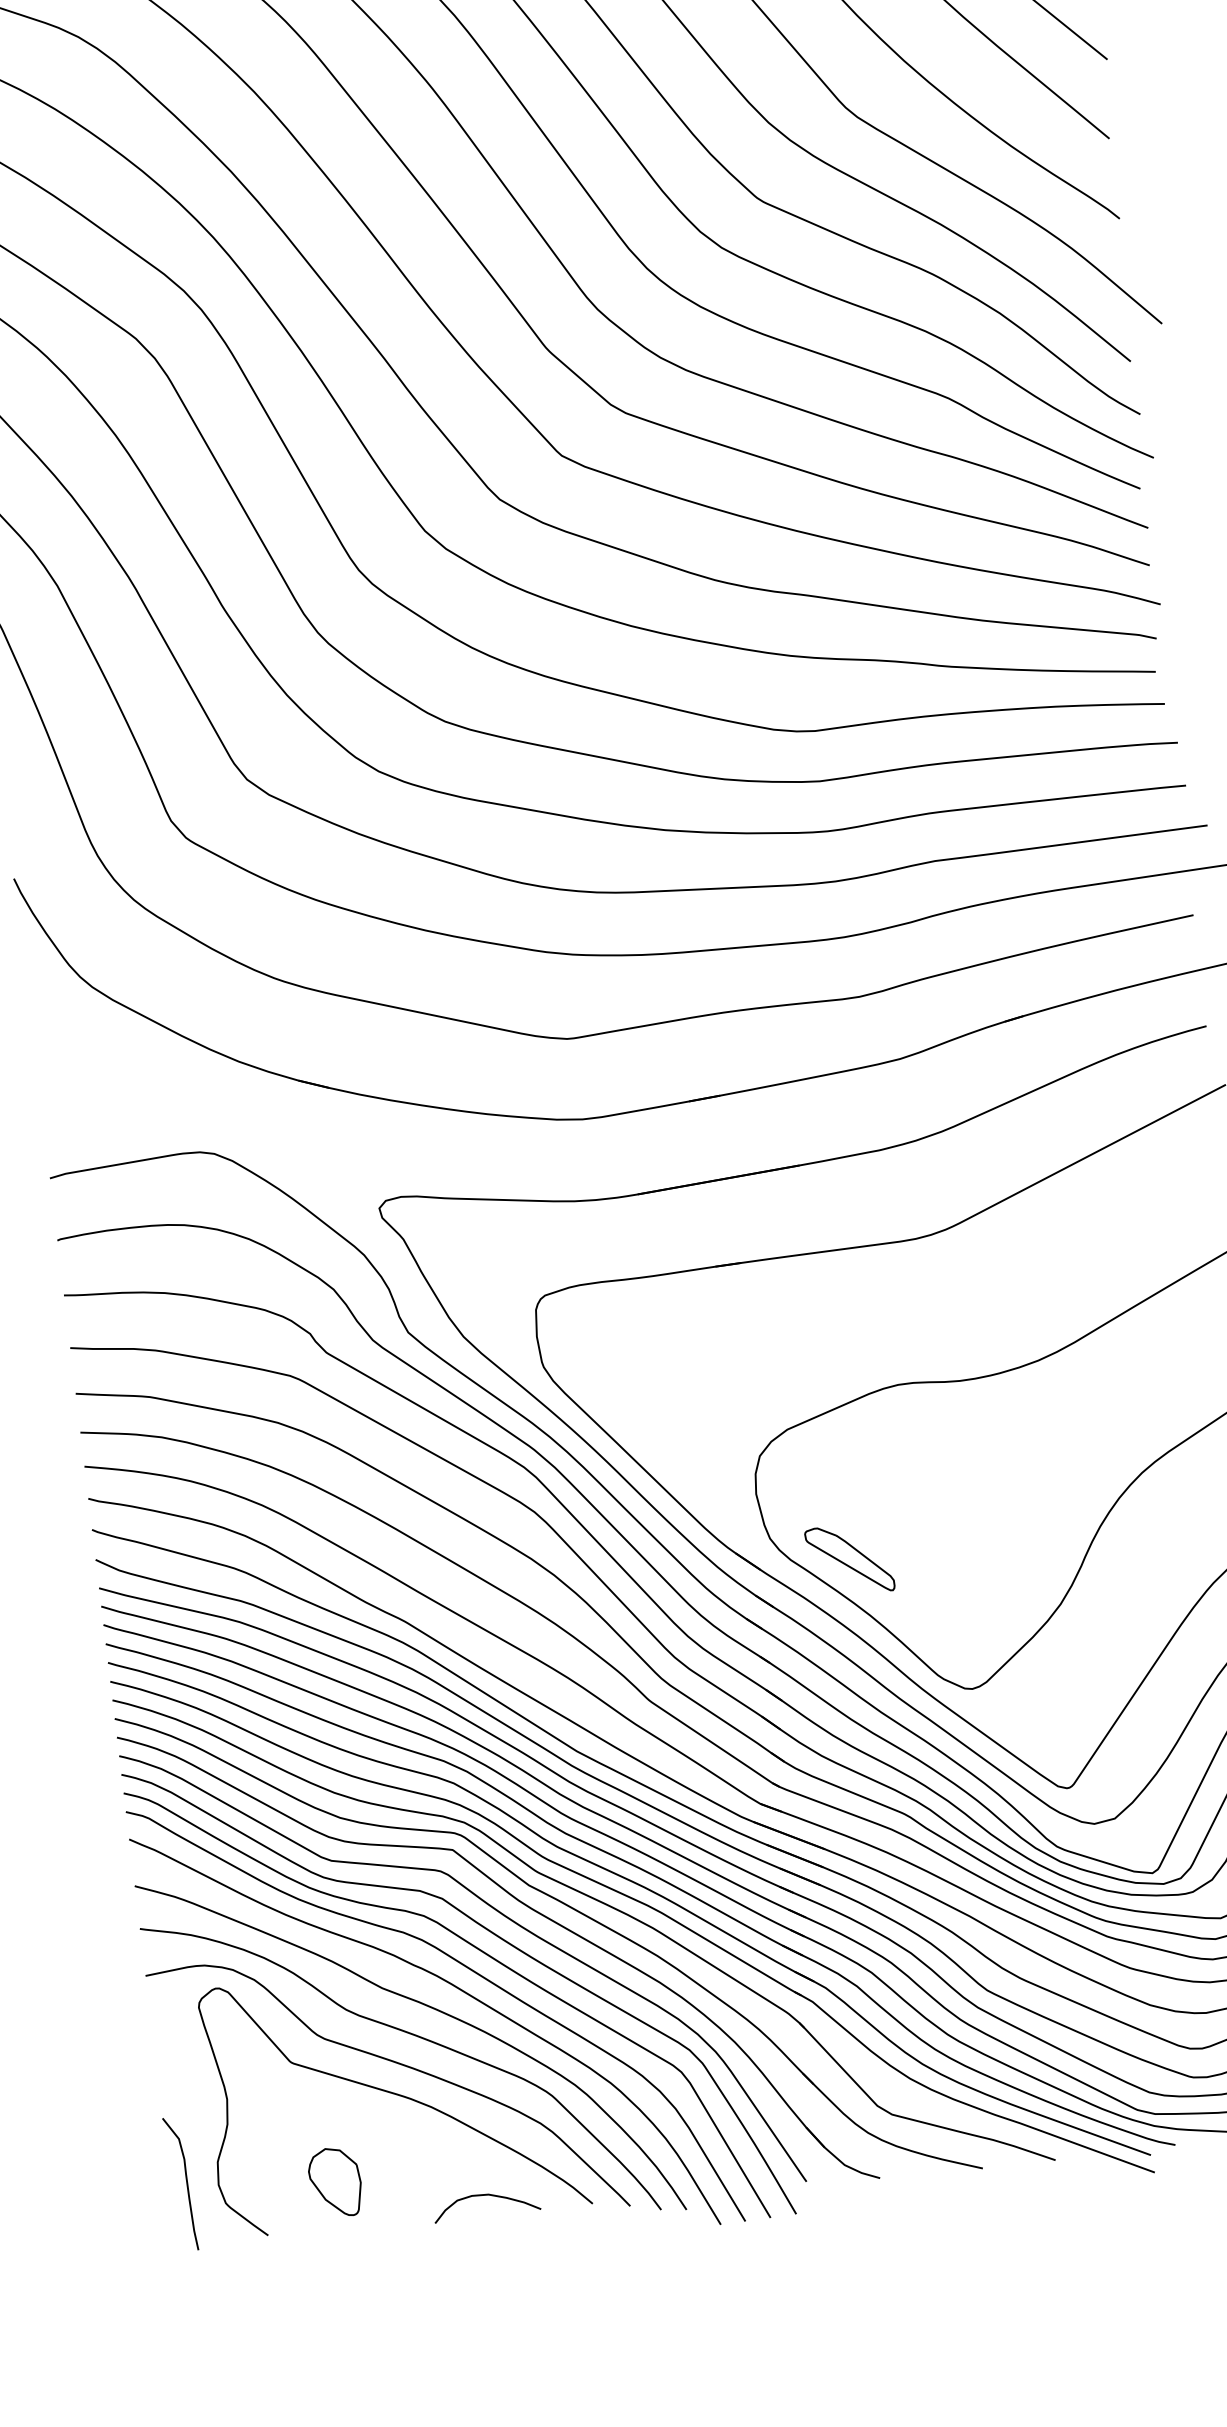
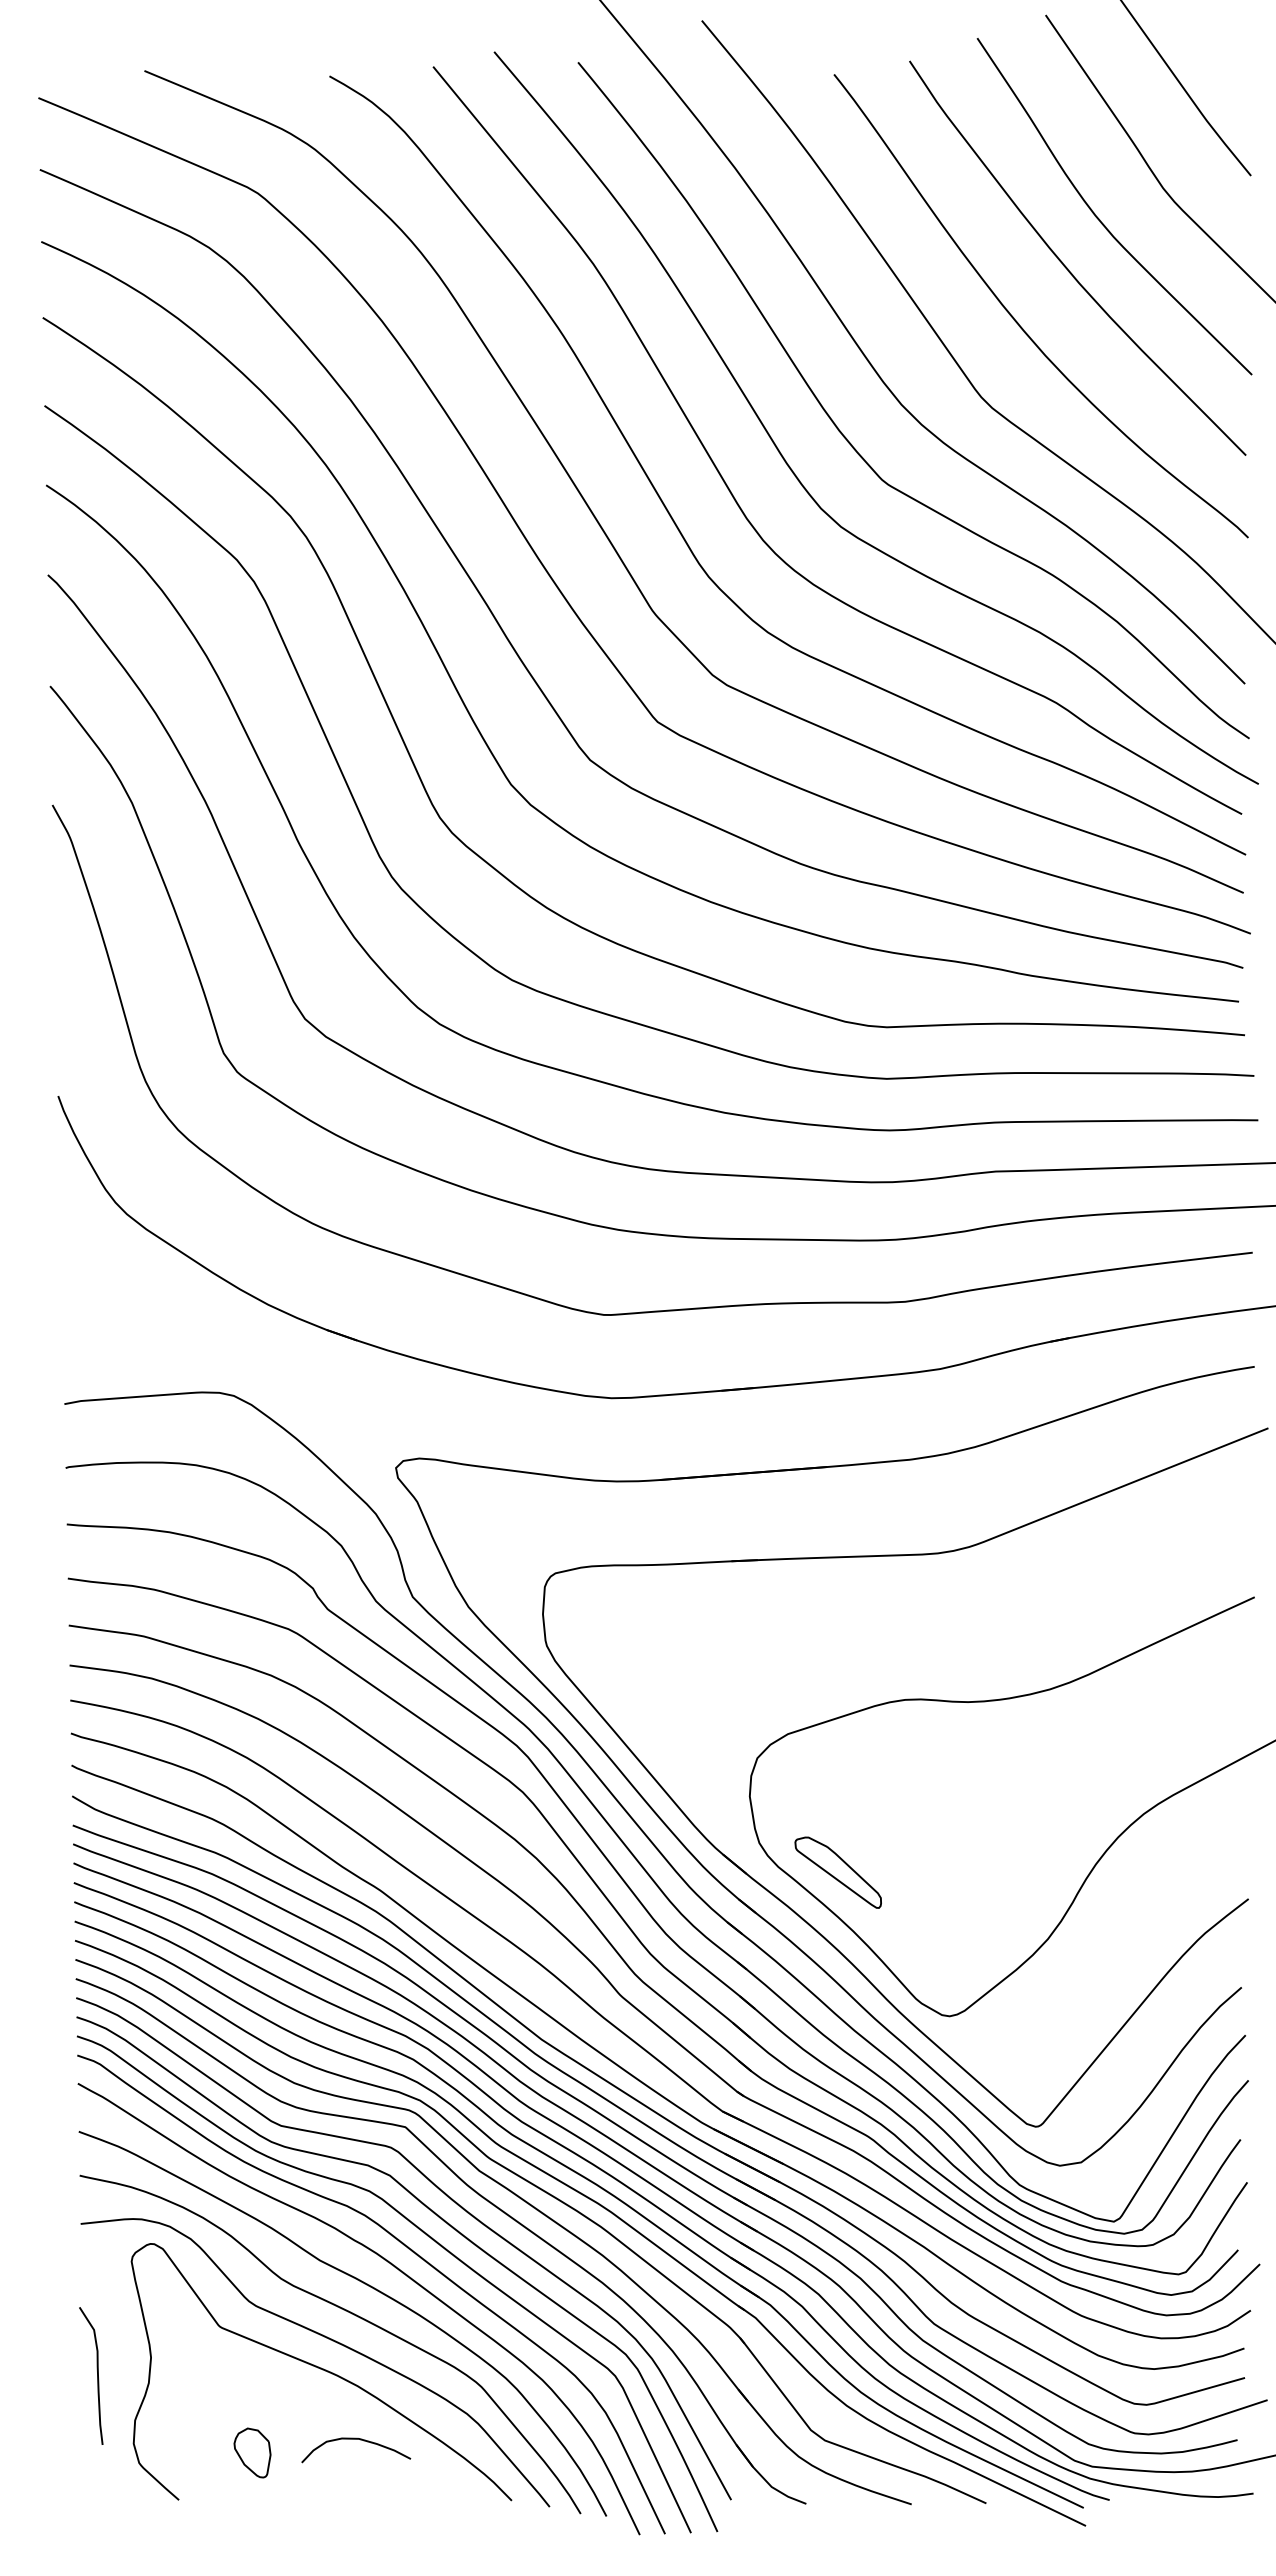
part: (335, 2181) -> (252, 2452), size x0.7
curve: (186, 2183) -> (97, 2375), moved
curve: (490, 2196) -> (360, 2440), moved

